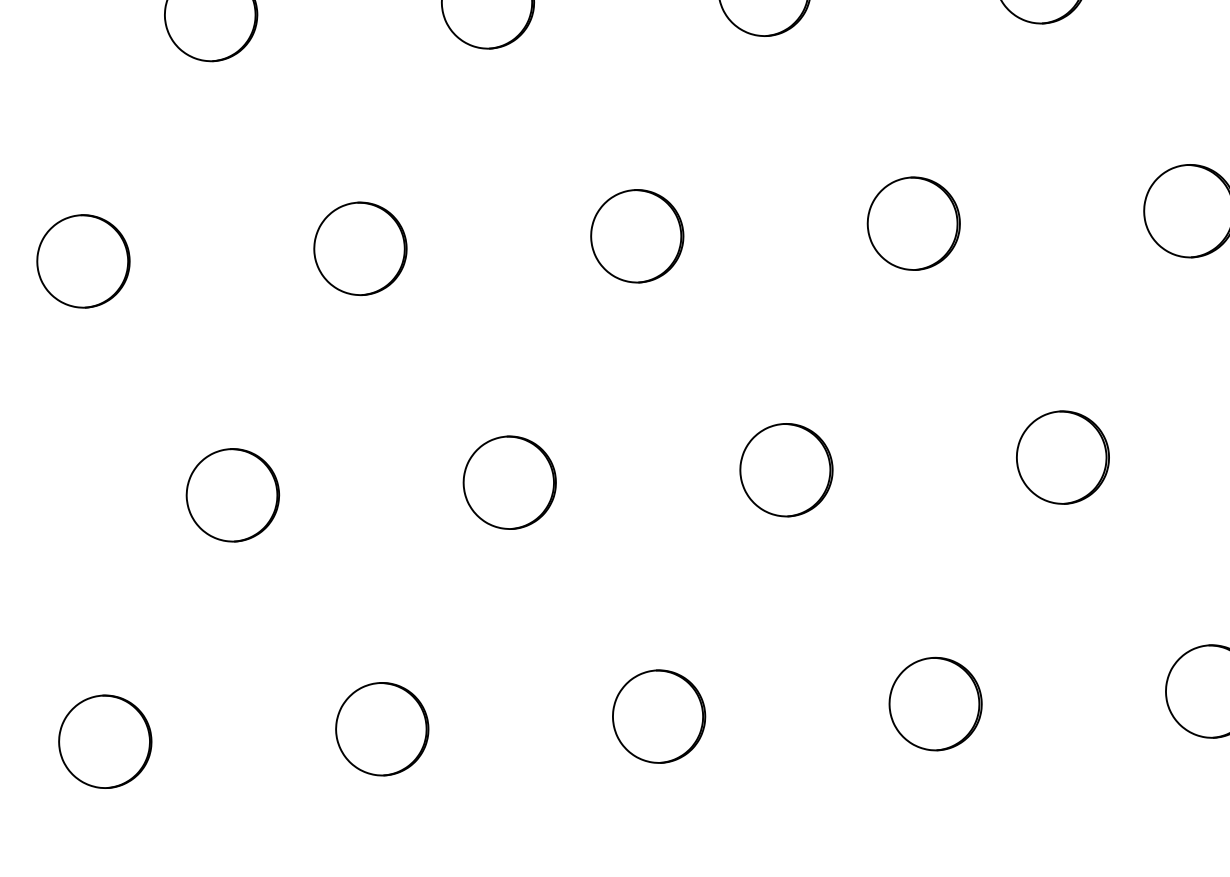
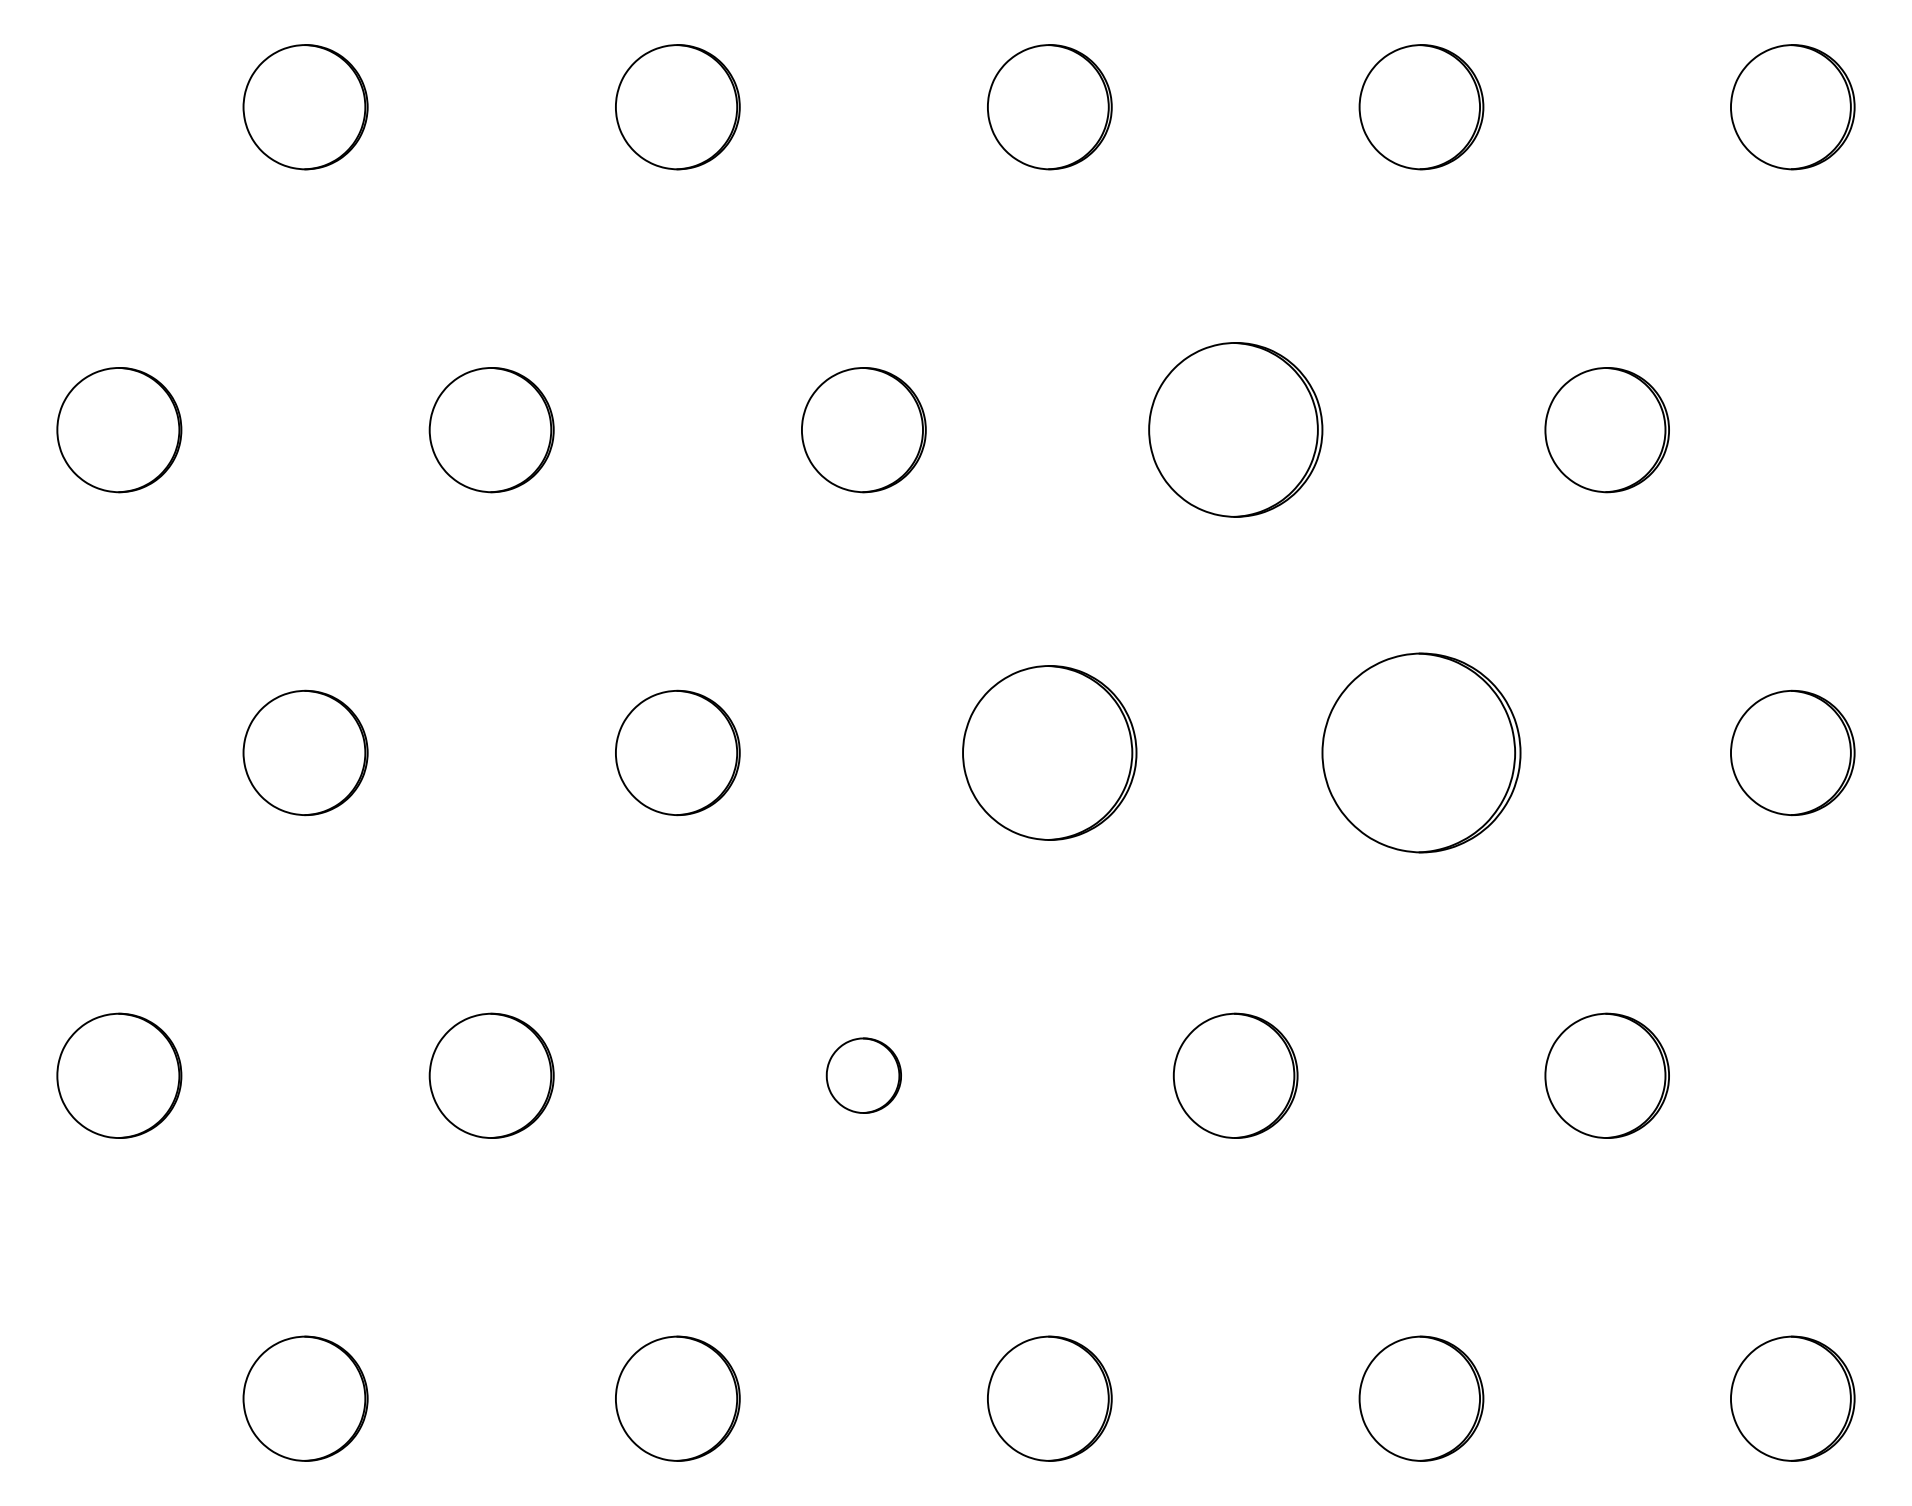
part: (913, 224) -> (1235, 430), size x1.4
part: (1062, 457) -> (1421, 752), size x1.6
part: (786, 469) -> (1049, 752), size x1.4
part: (658, 716) -> (863, 1075), size x0.6

